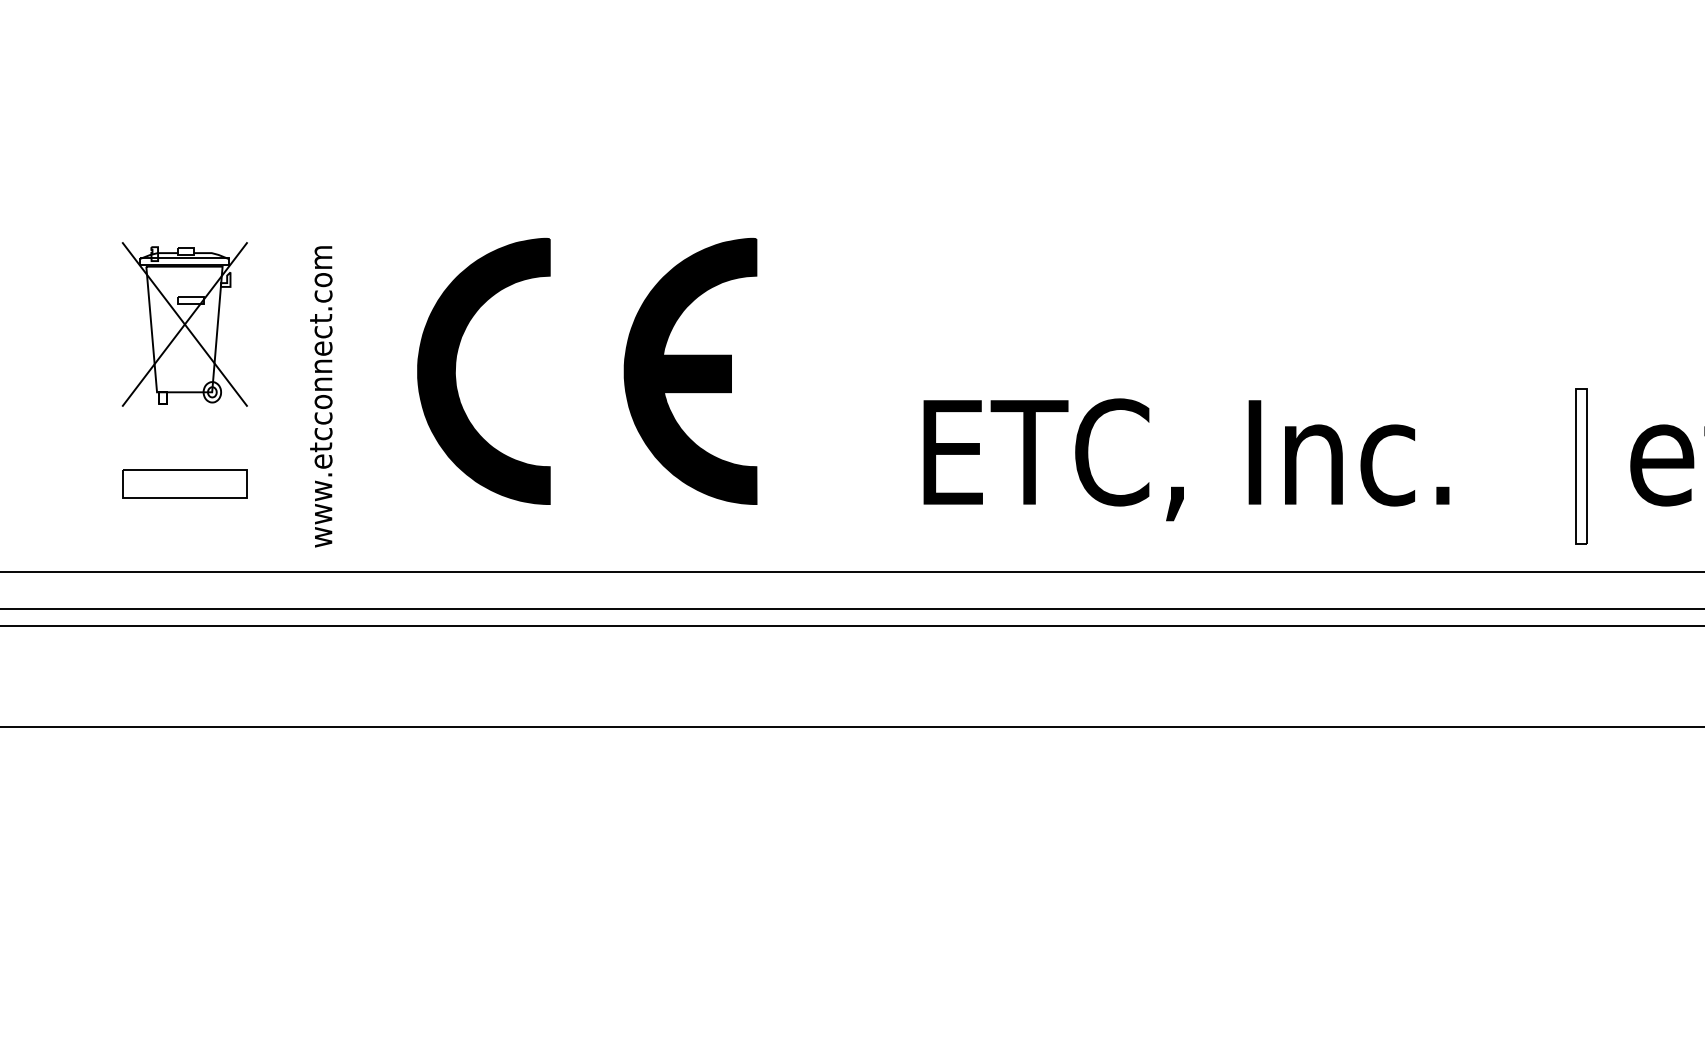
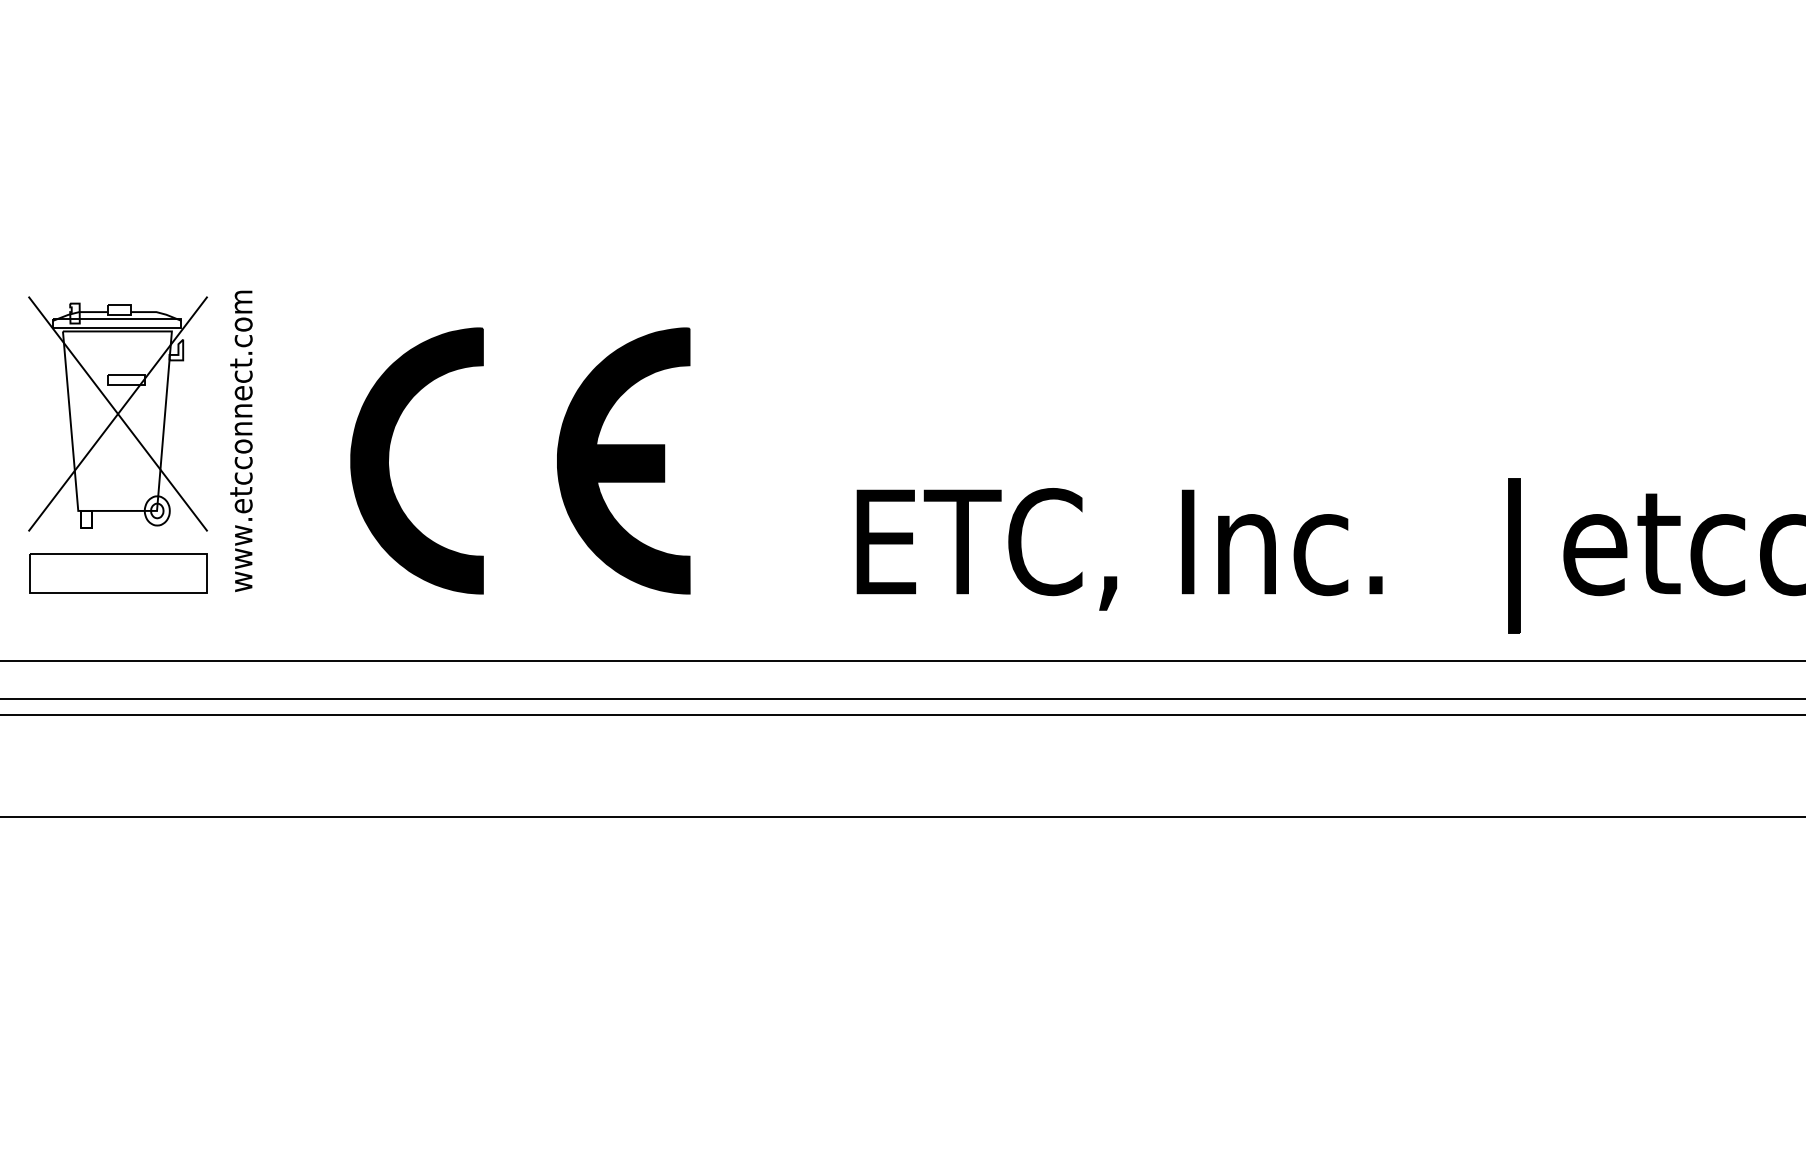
part: (184, 323) -> (117, 413), size x1.43
text: (321, 396) -> (241, 441), moved
fill: (1581, 465) -> (1514, 555), added
part: (185, 483) -> (118, 573), size x1.43

